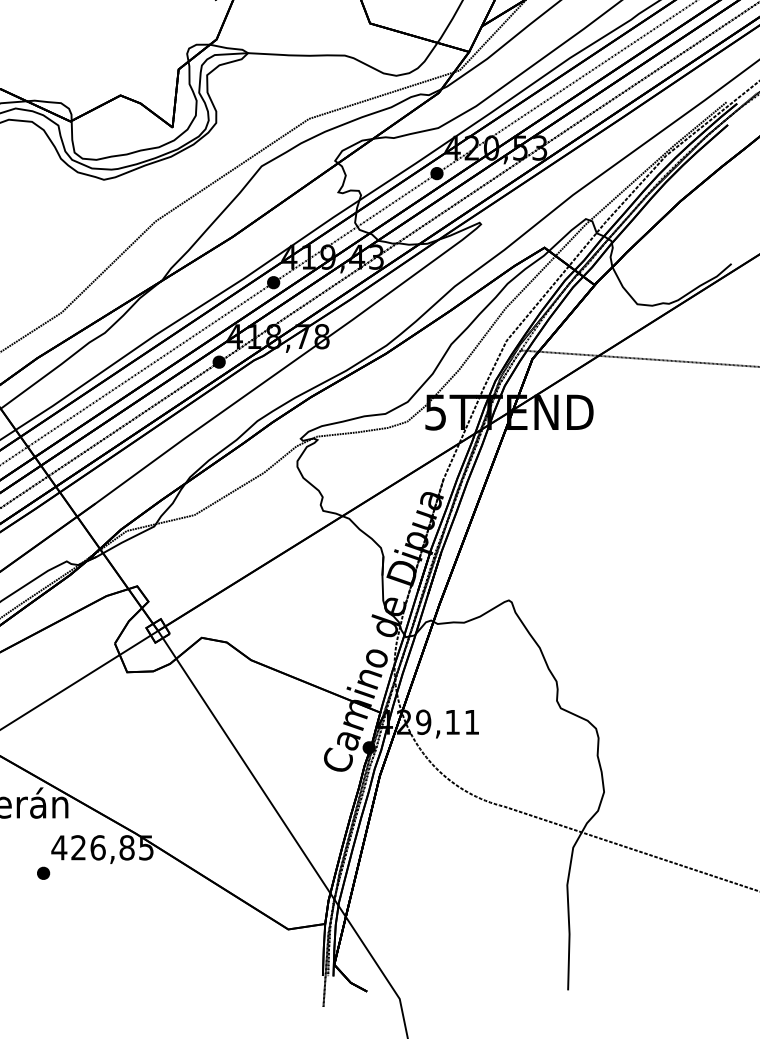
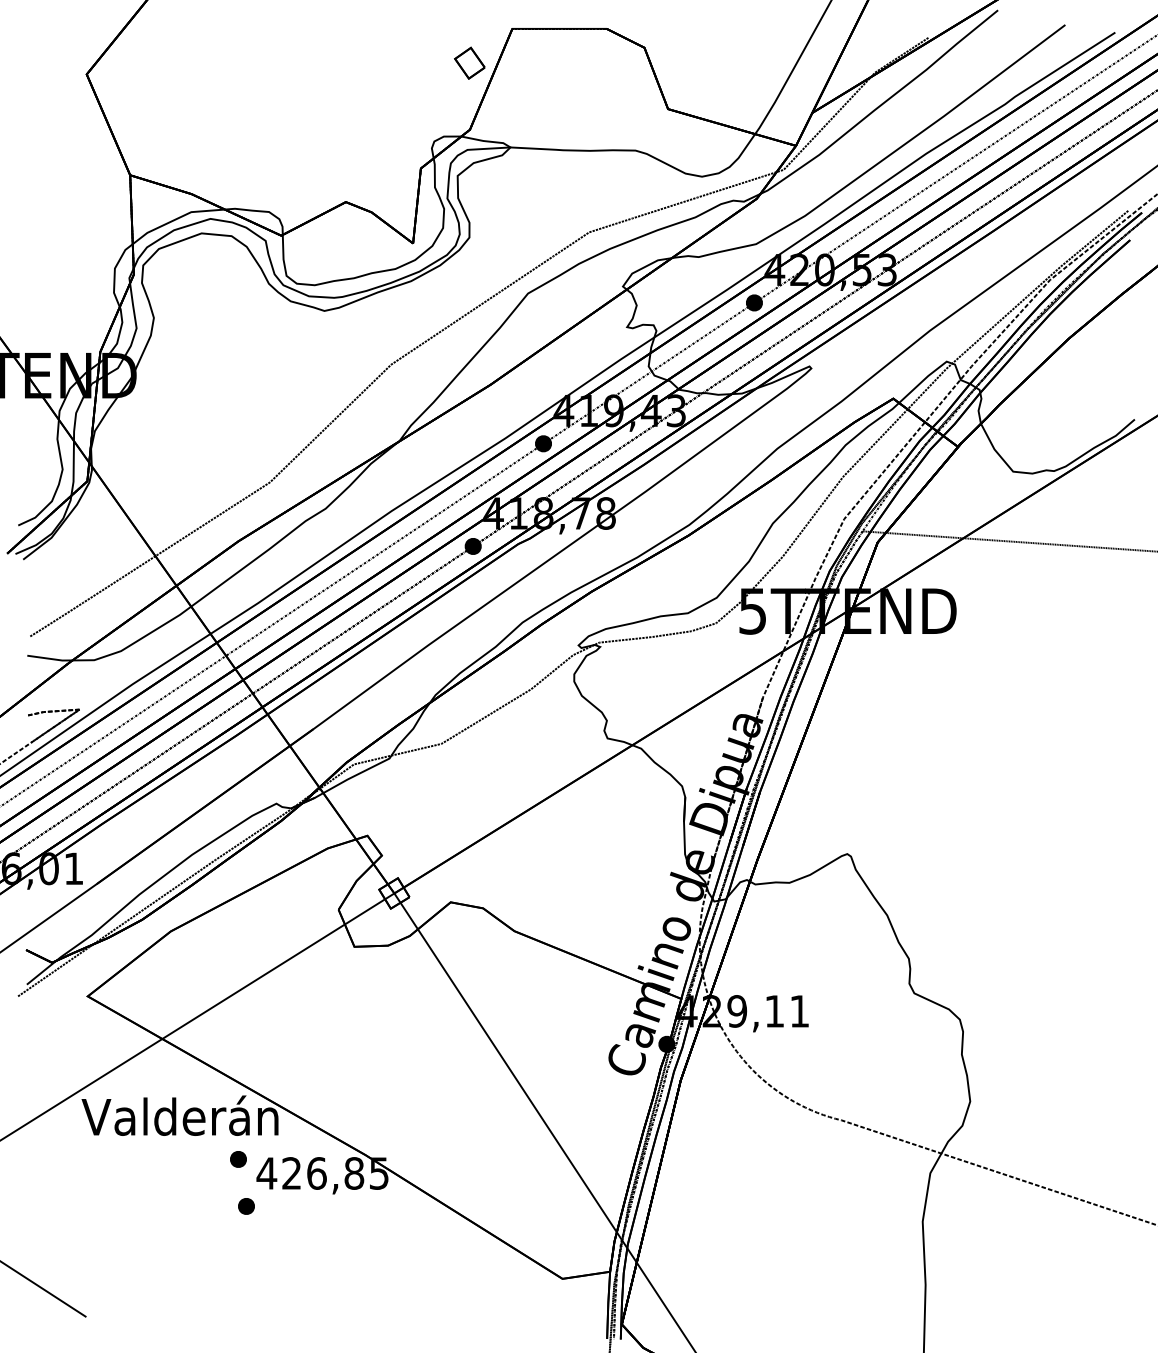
part: (37, 836) -> (238, 1159), added

